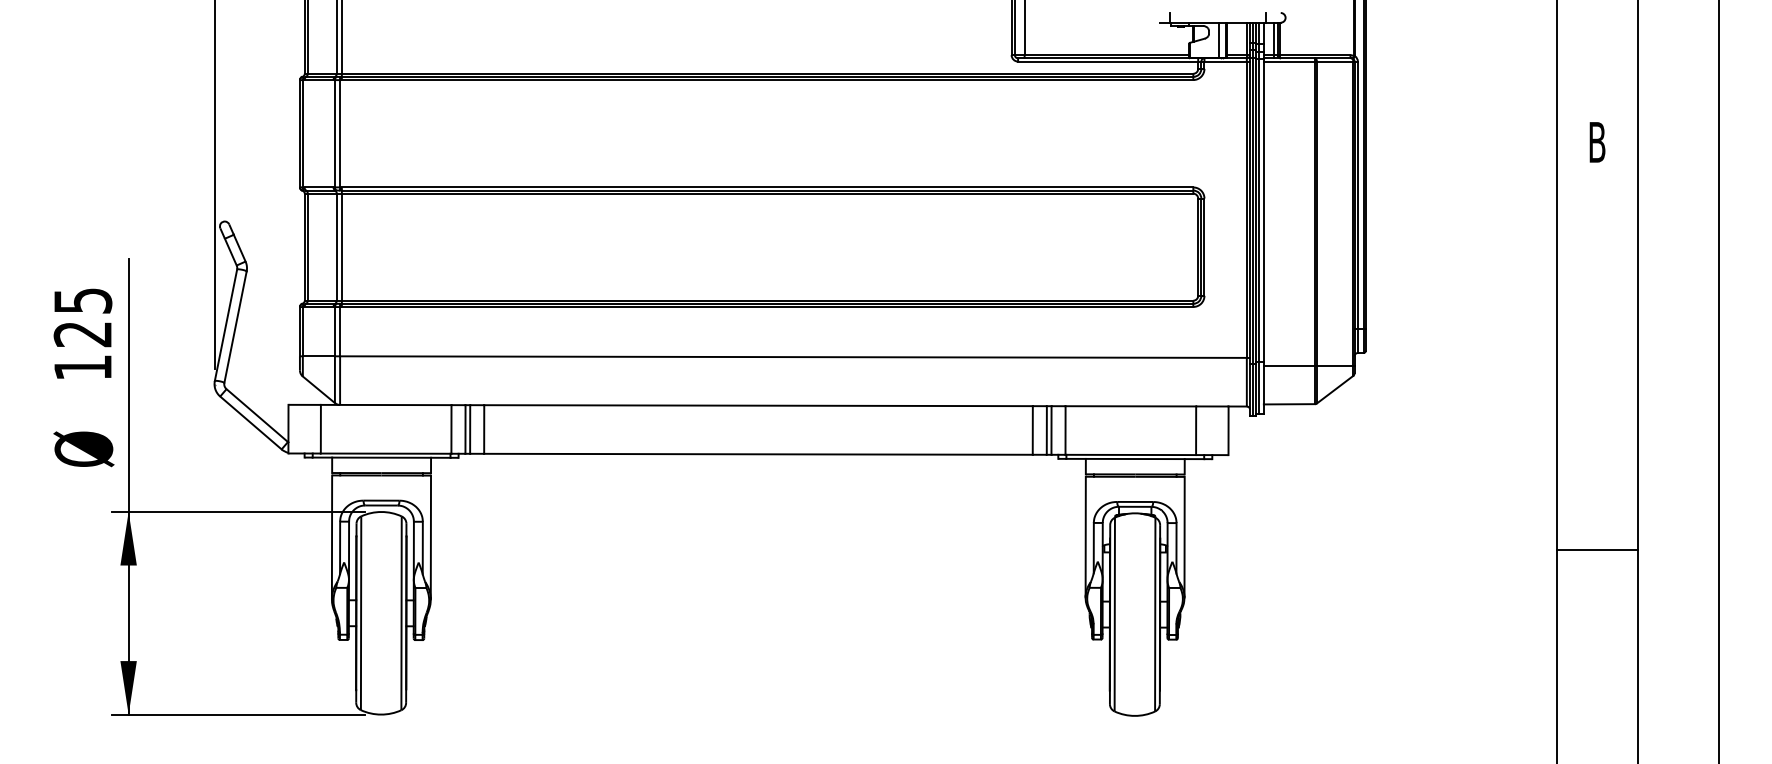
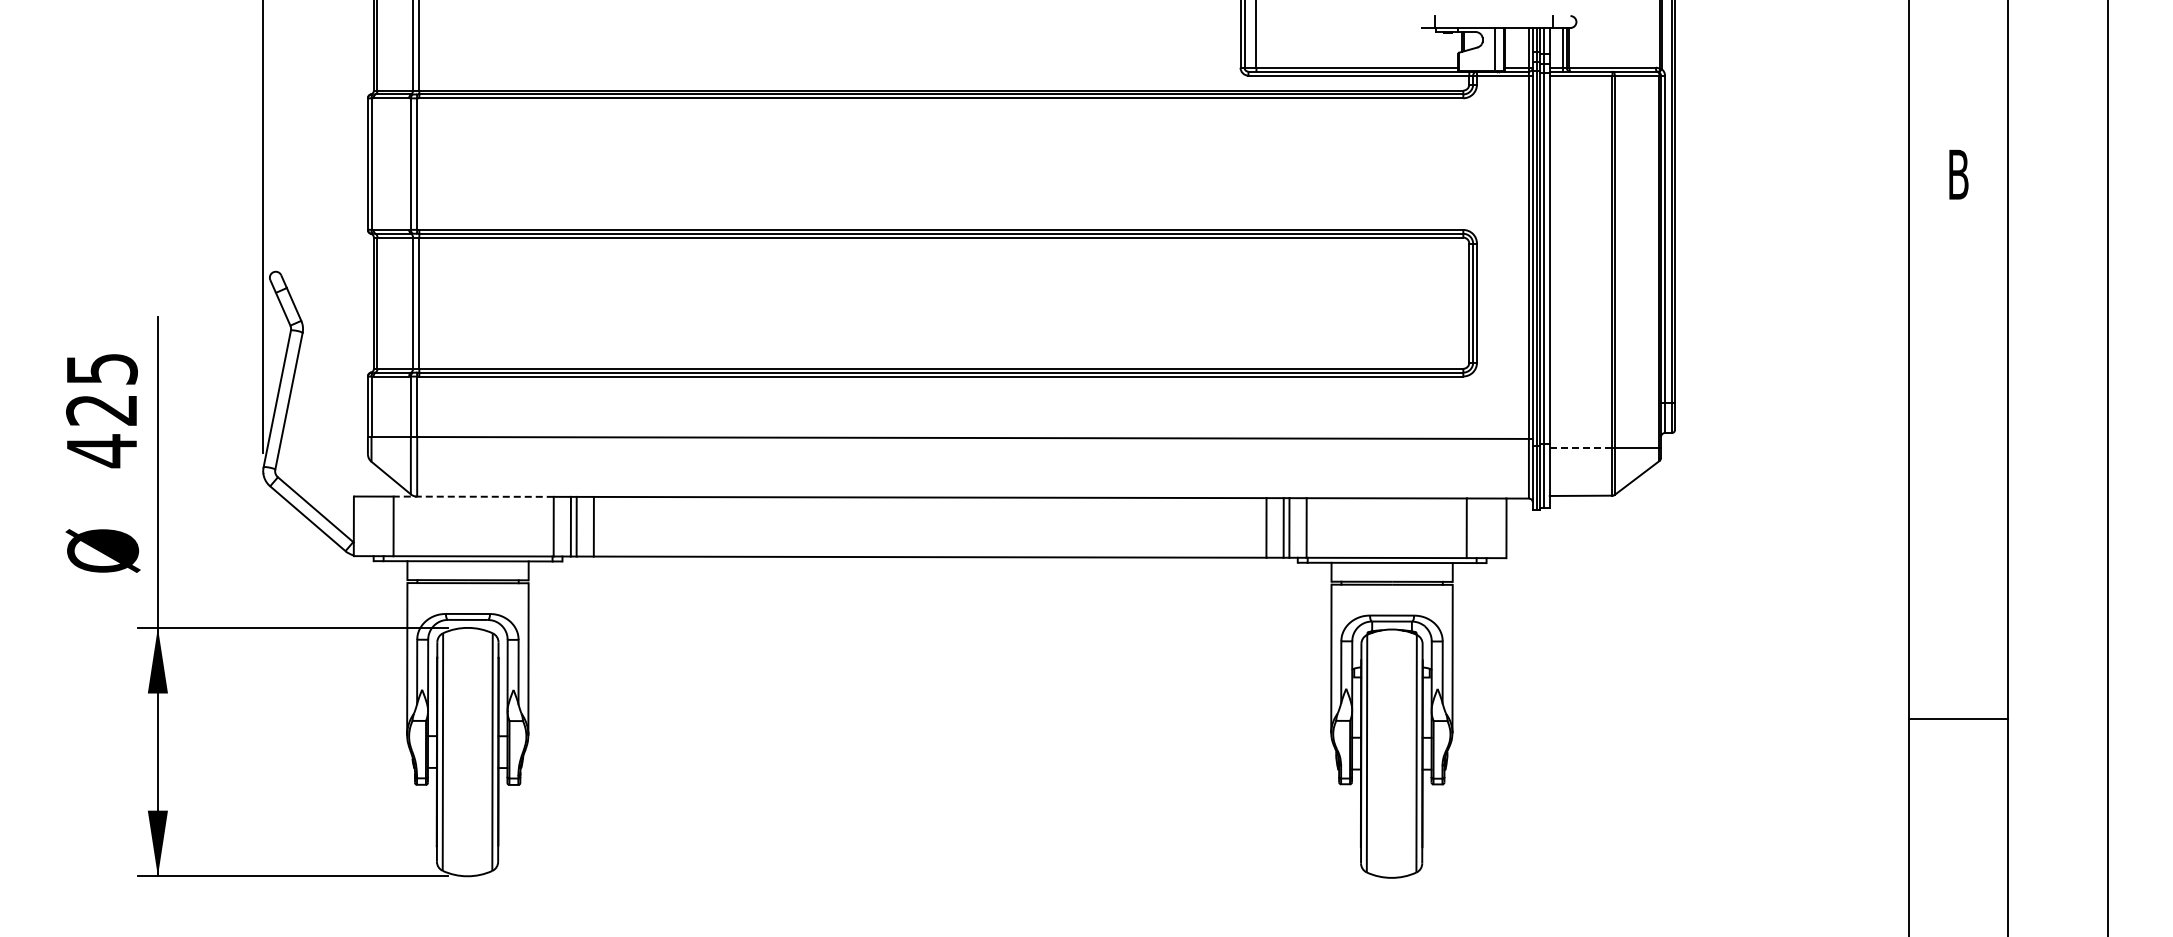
line: (1288, 365) -> (1580, 448), solid -> dashed
text: (82, 368) -> (101, 451), 125 -> 425
line: (386, 404) -> (473, 496), solid -> dashed
line: (1597, 550) -> (1958, 718), moved

